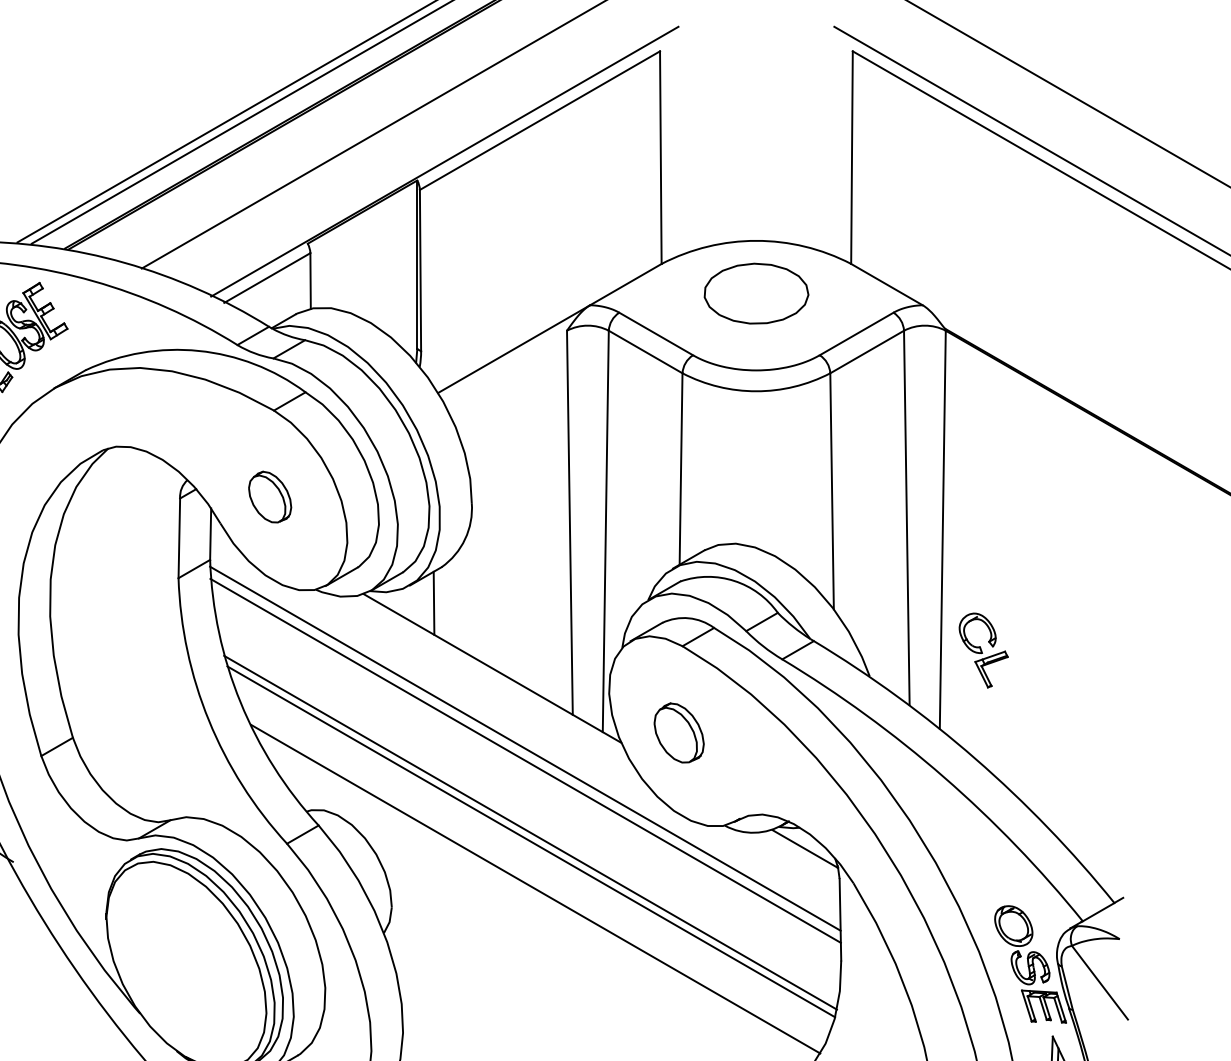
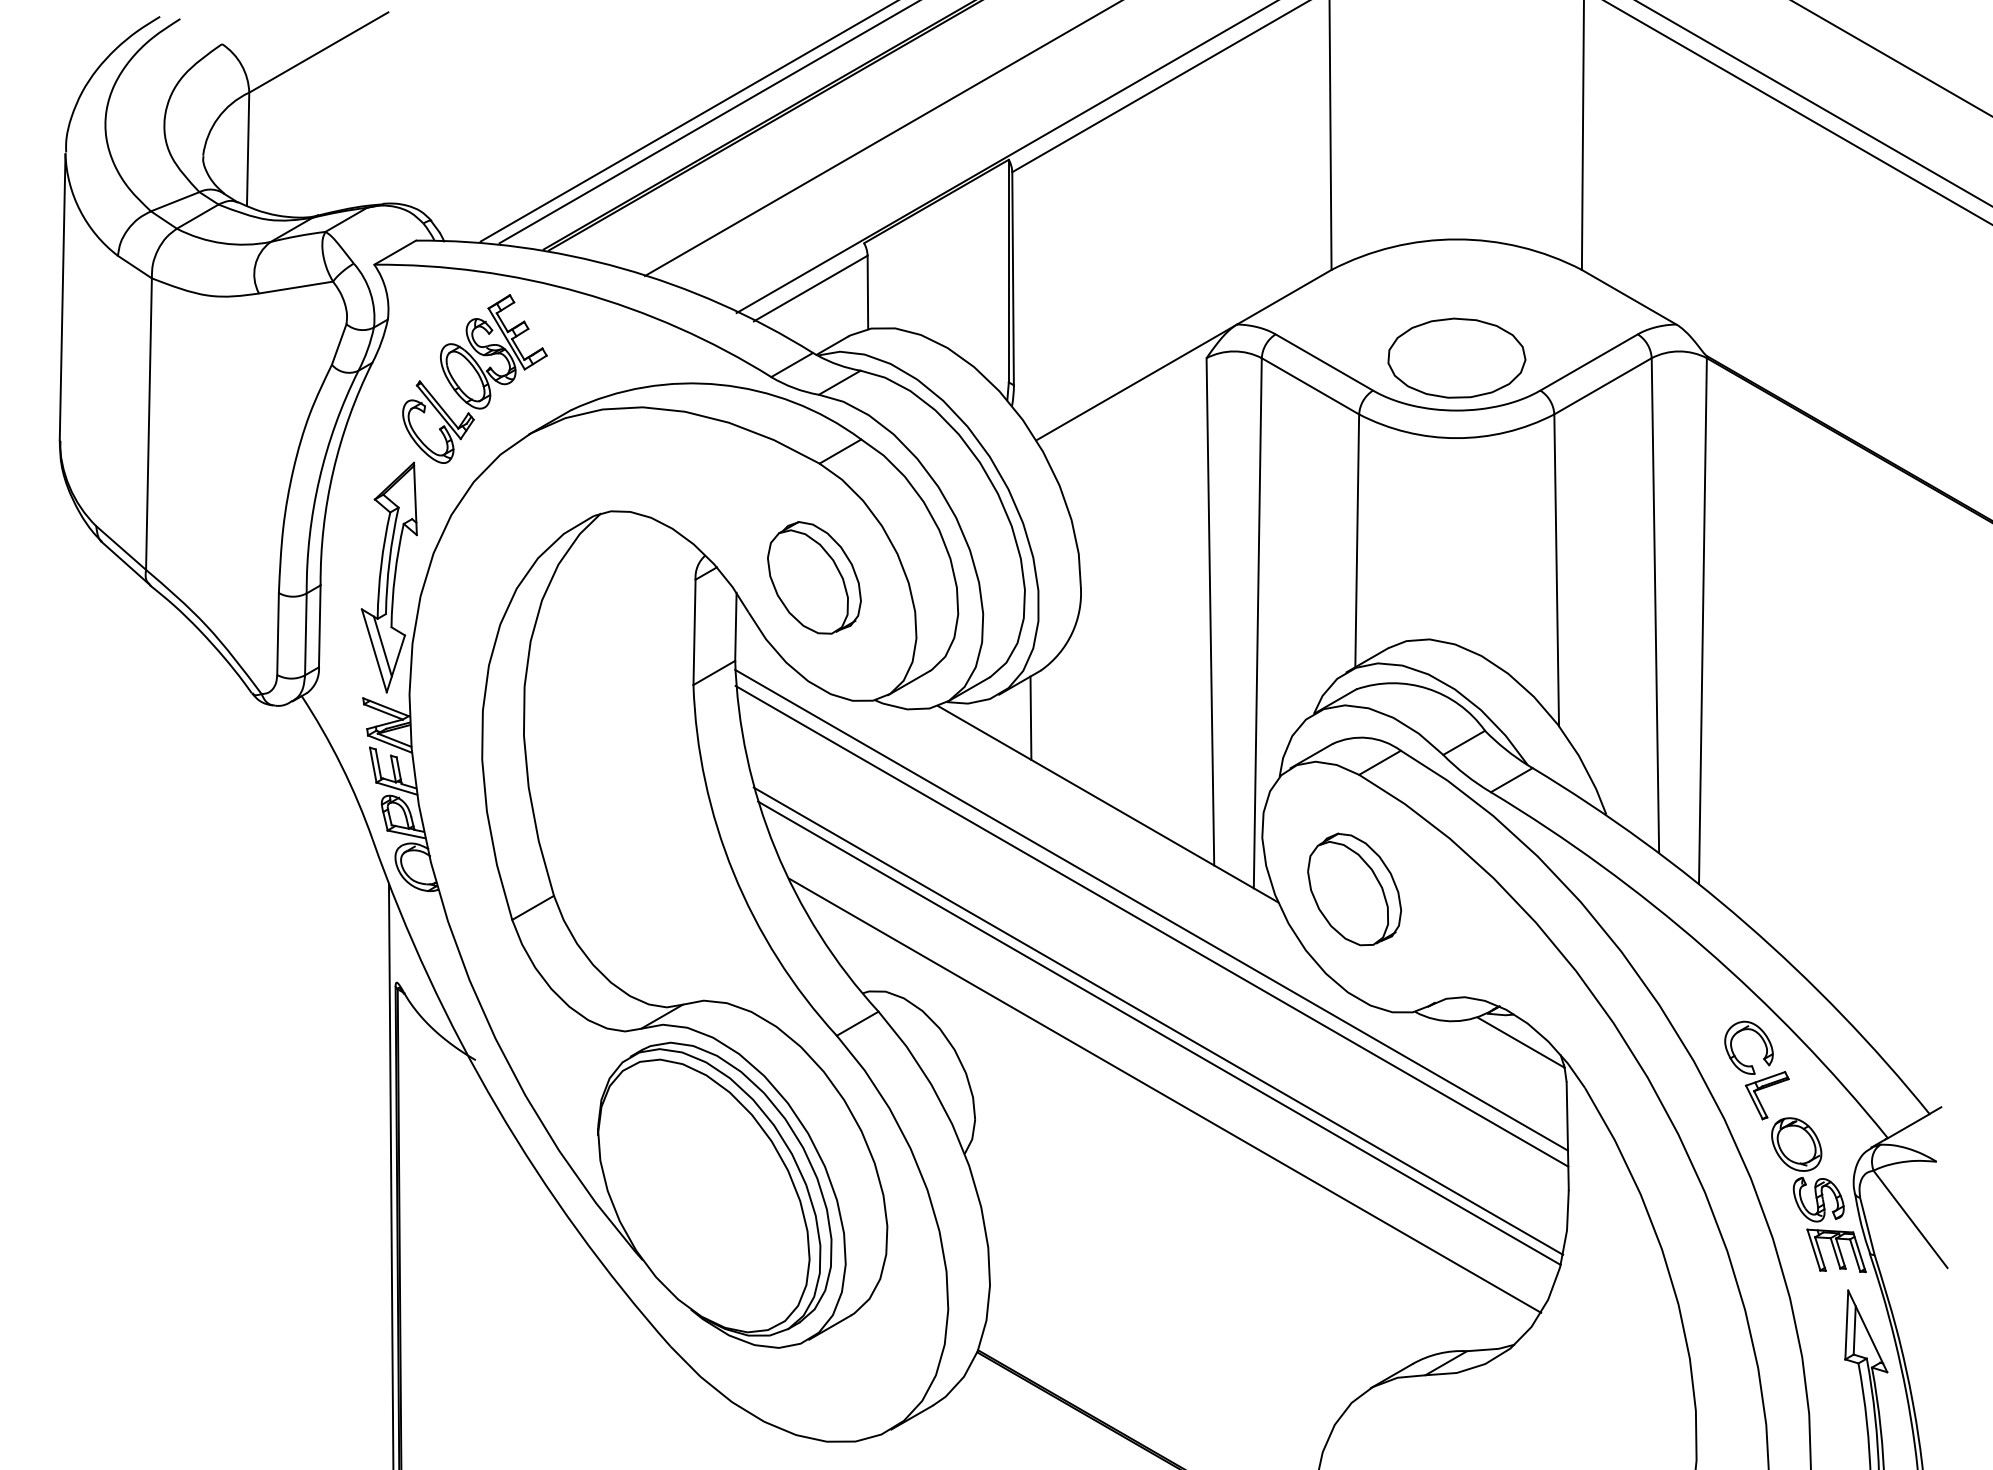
part: (756, 293) -> (1456, 357), moved
part: (270, 496) -> (814, 577), size x1.67
part: (983, 650) -> (1756, 1070), moved
part: (679, 733) -> (1354, 889), size x1.43

